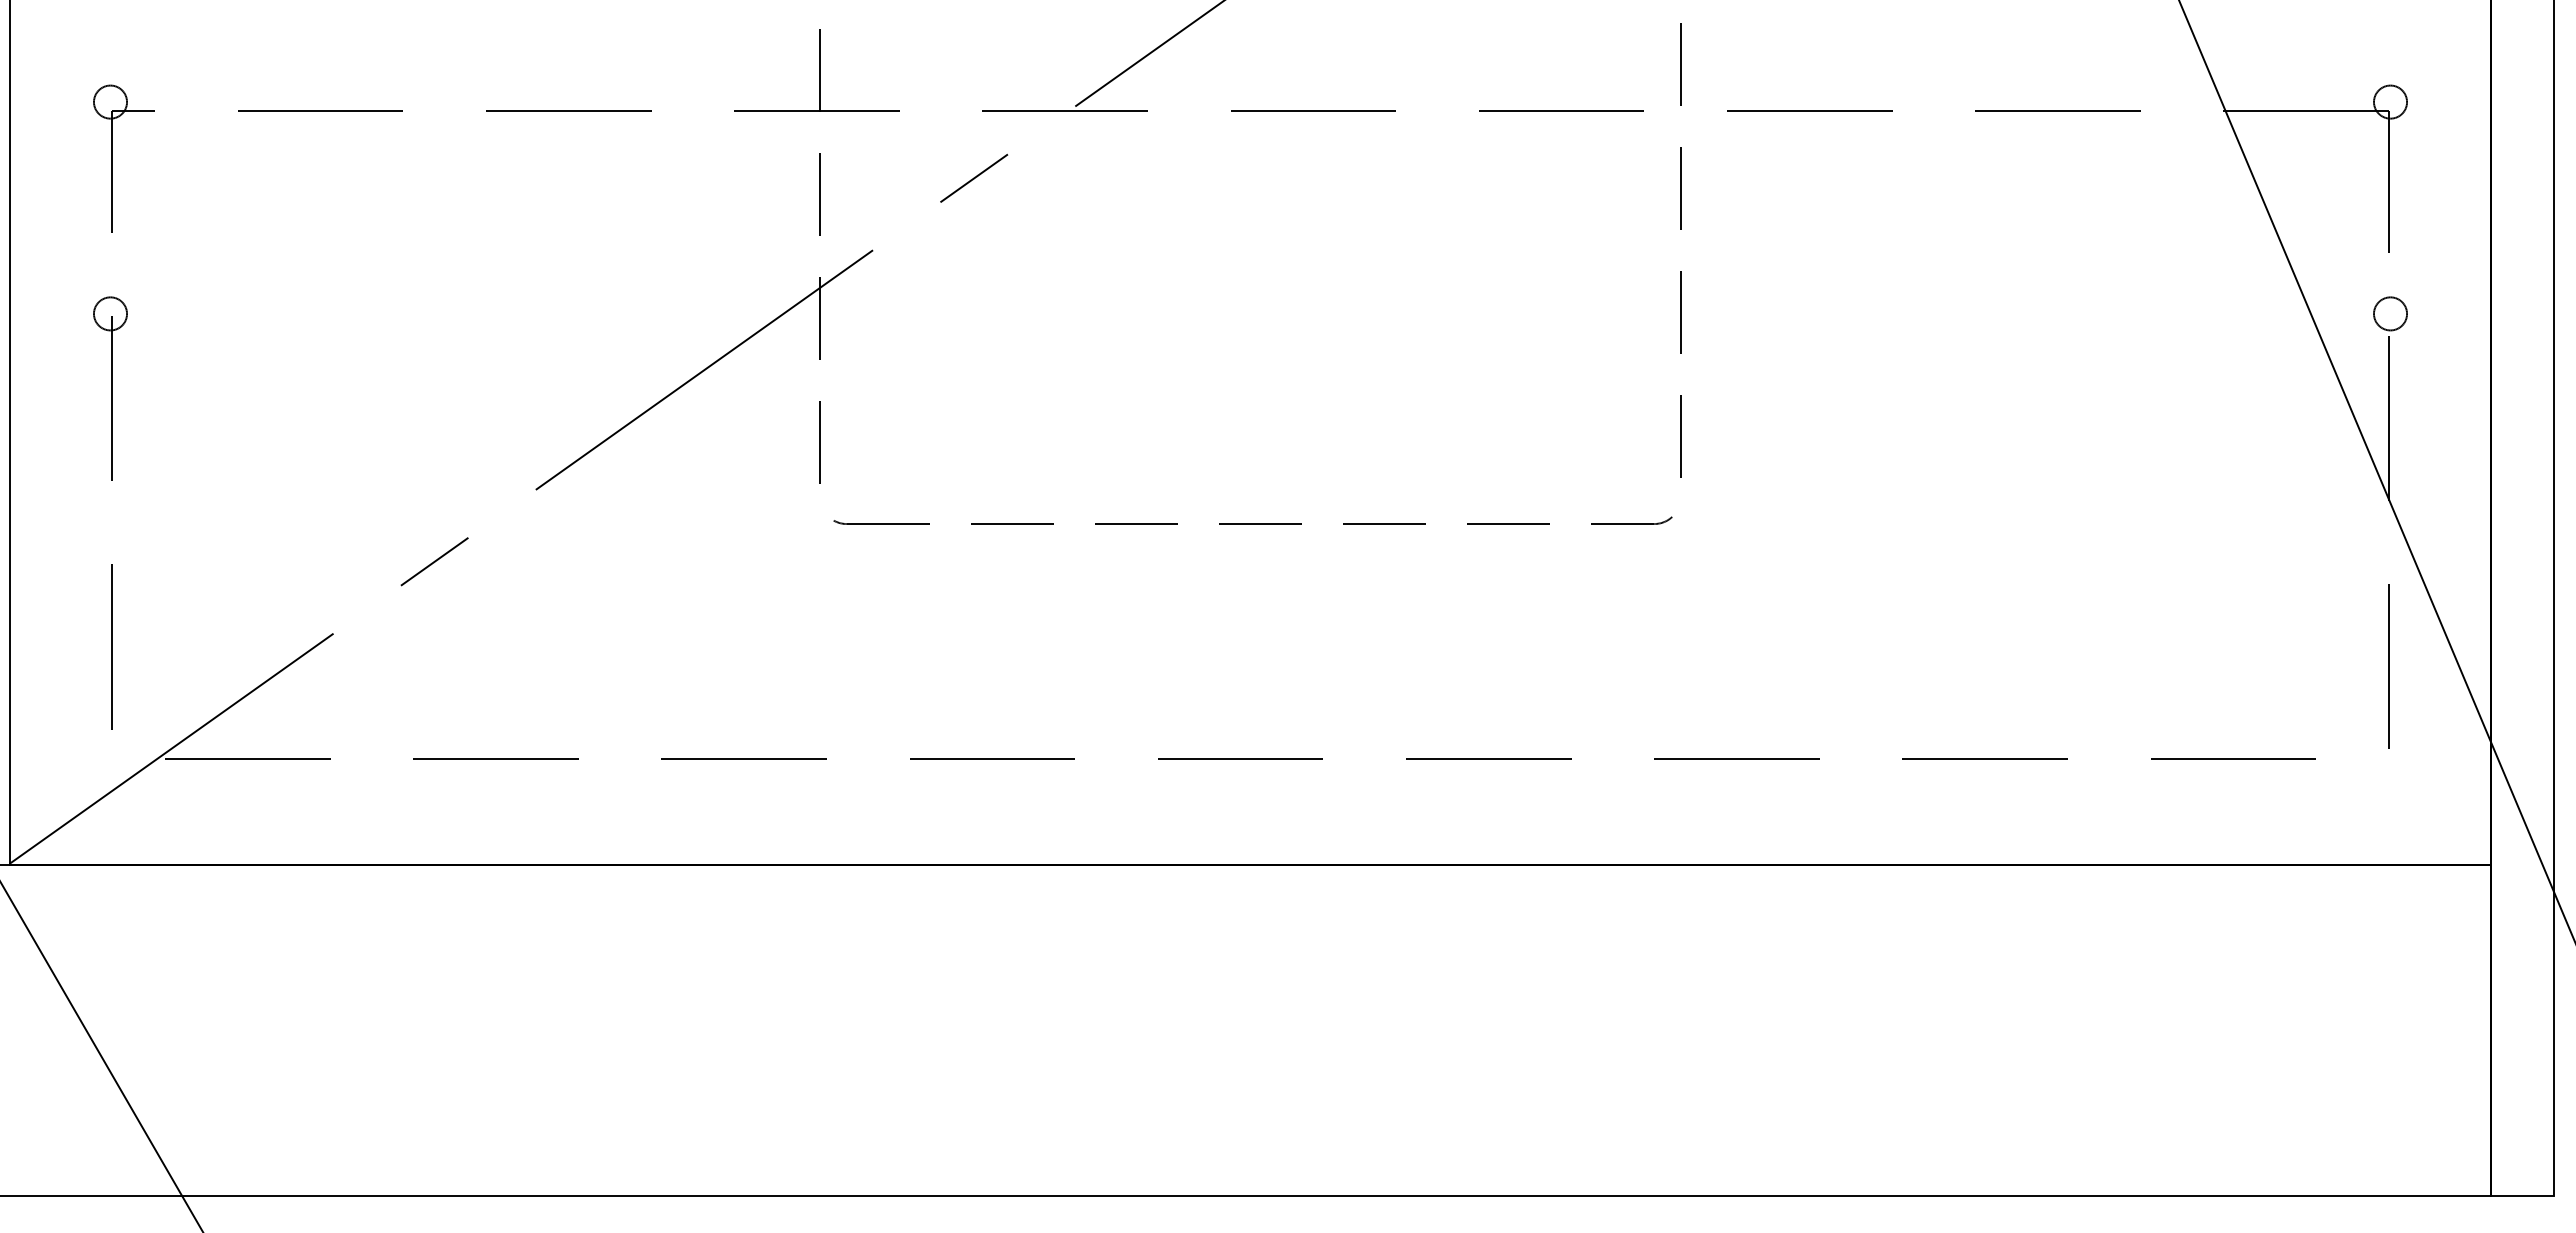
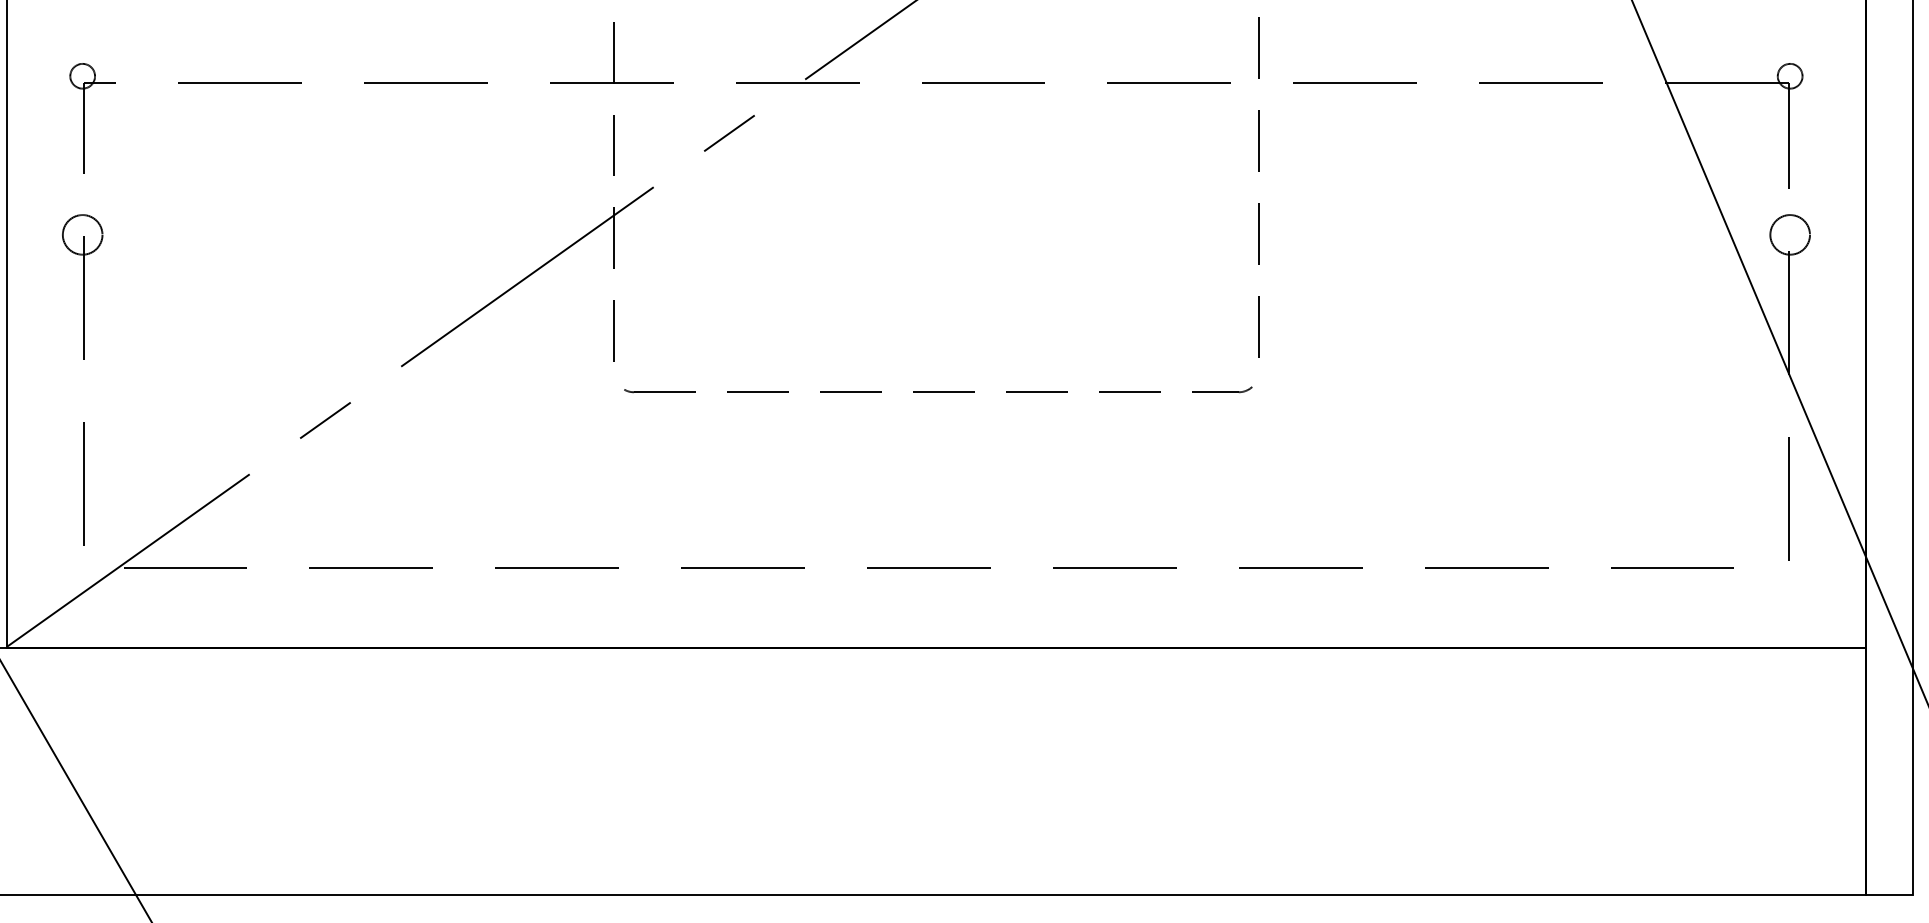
circle: (110, 313) -> (82, 234), size x1.6
circle: (2390, 313) -> (1790, 234), size x1.6

